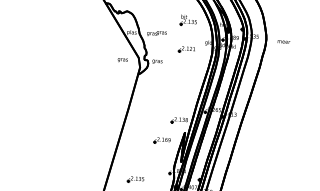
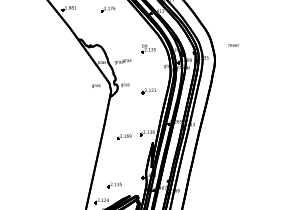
text: (283, 41) -> (233, 45), moved
part: (186, 49) -> (148, 91), moved
part: (162, 140) -> (124, 136), moved

